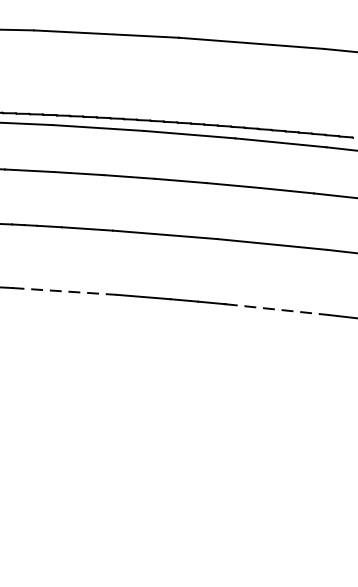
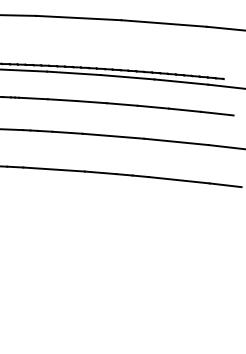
line: (65, 291) -> (54, 169), dashed -> solid
line: (277, 310) -> (179, 180), dashed -> solid

